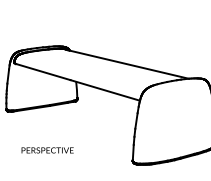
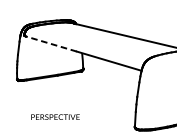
line: (43, 72) -> (51, 44), solid -> dashed

